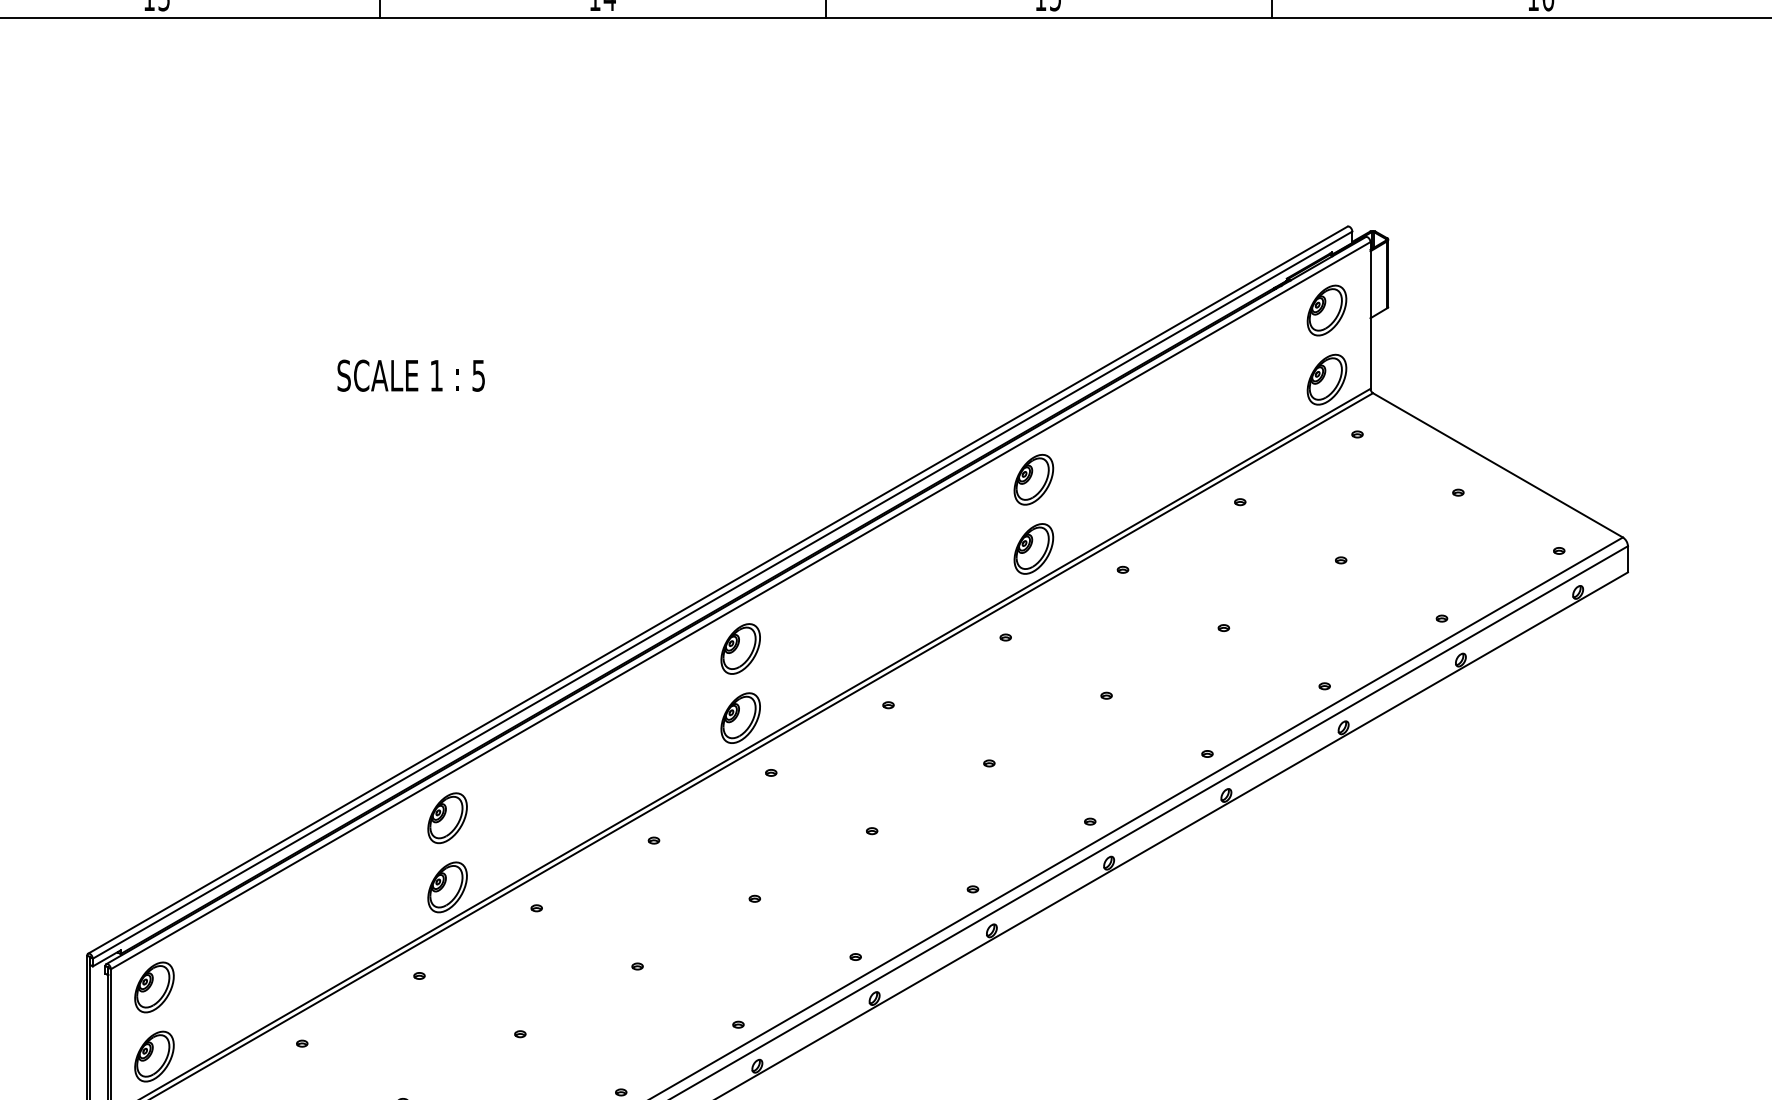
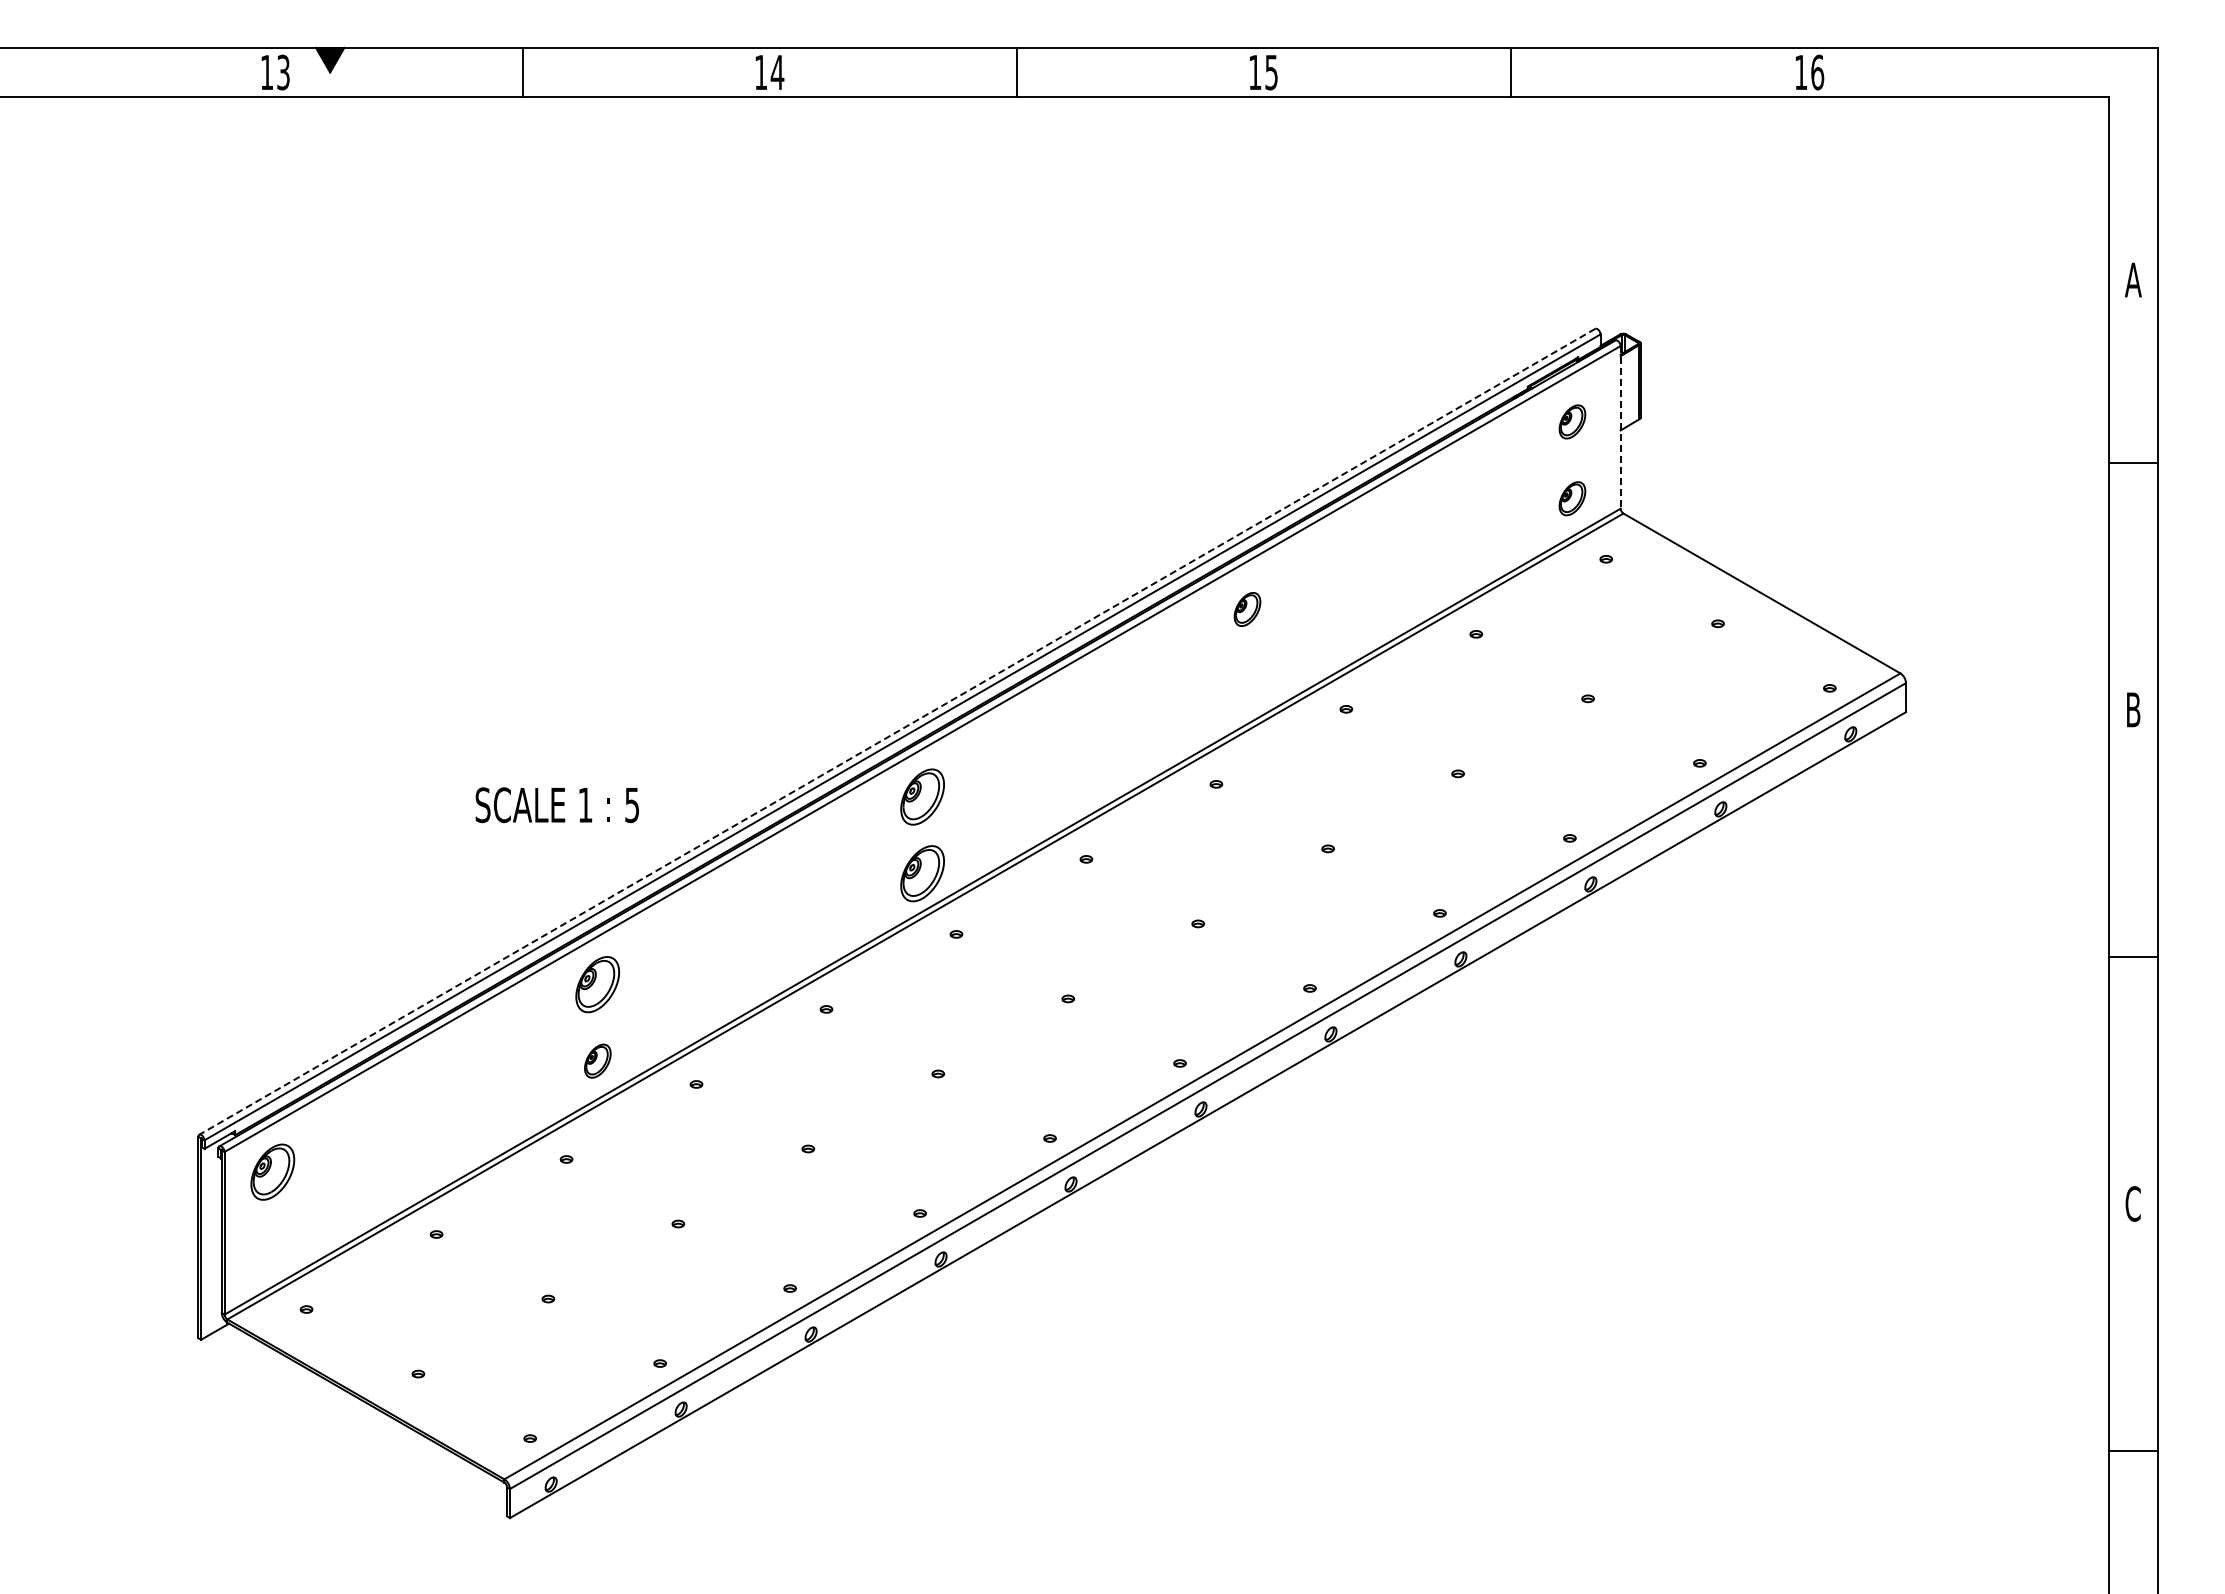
part: (1327, 310) -> (1572, 421), size x0.6
line: (1370, 315) -> (1620, 427), solid -> dashed
text: (410, 376) -> (556, 805), moved
part: (1327, 379) -> (1572, 498), size x0.6
part: (1033, 479) -> (1247, 609), size x0.6
part: (1033, 548) -> (1247, 685), removed
line: (718, 589) -> (897, 731), solid -> dashed
part: (447, 886) -> (597, 1060), size x0.6
part: (154, 1056) -> (272, 1248), removed

